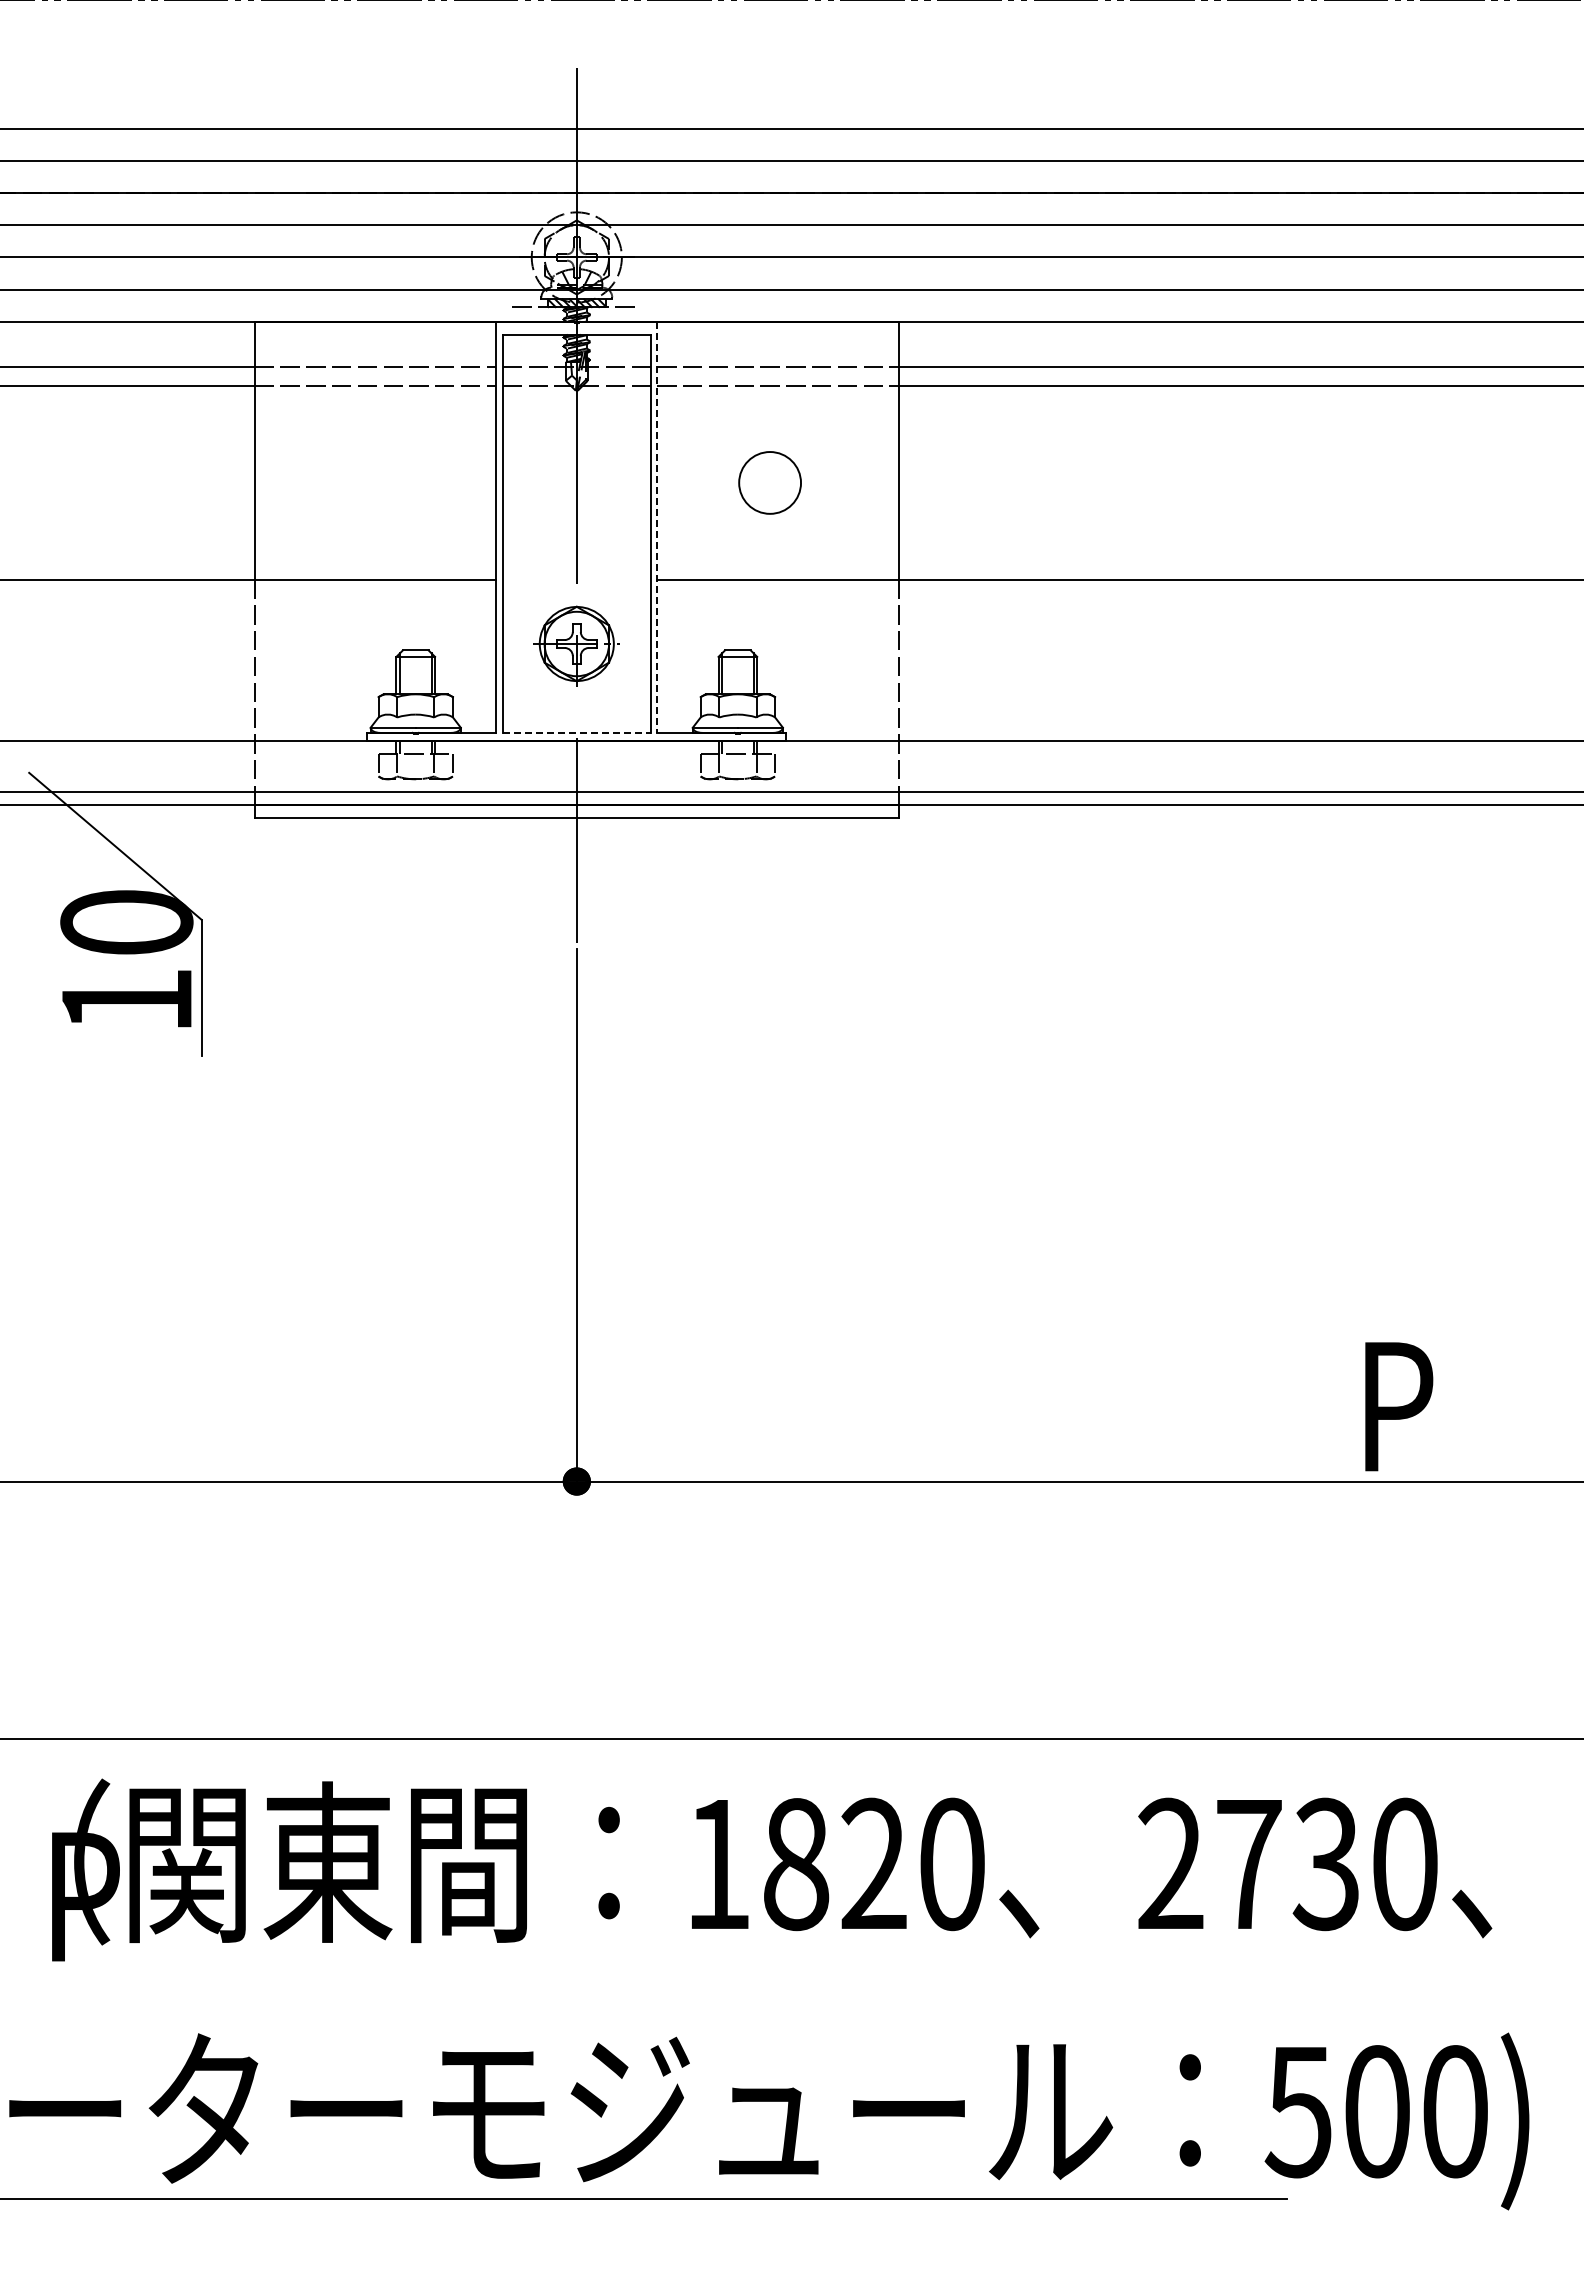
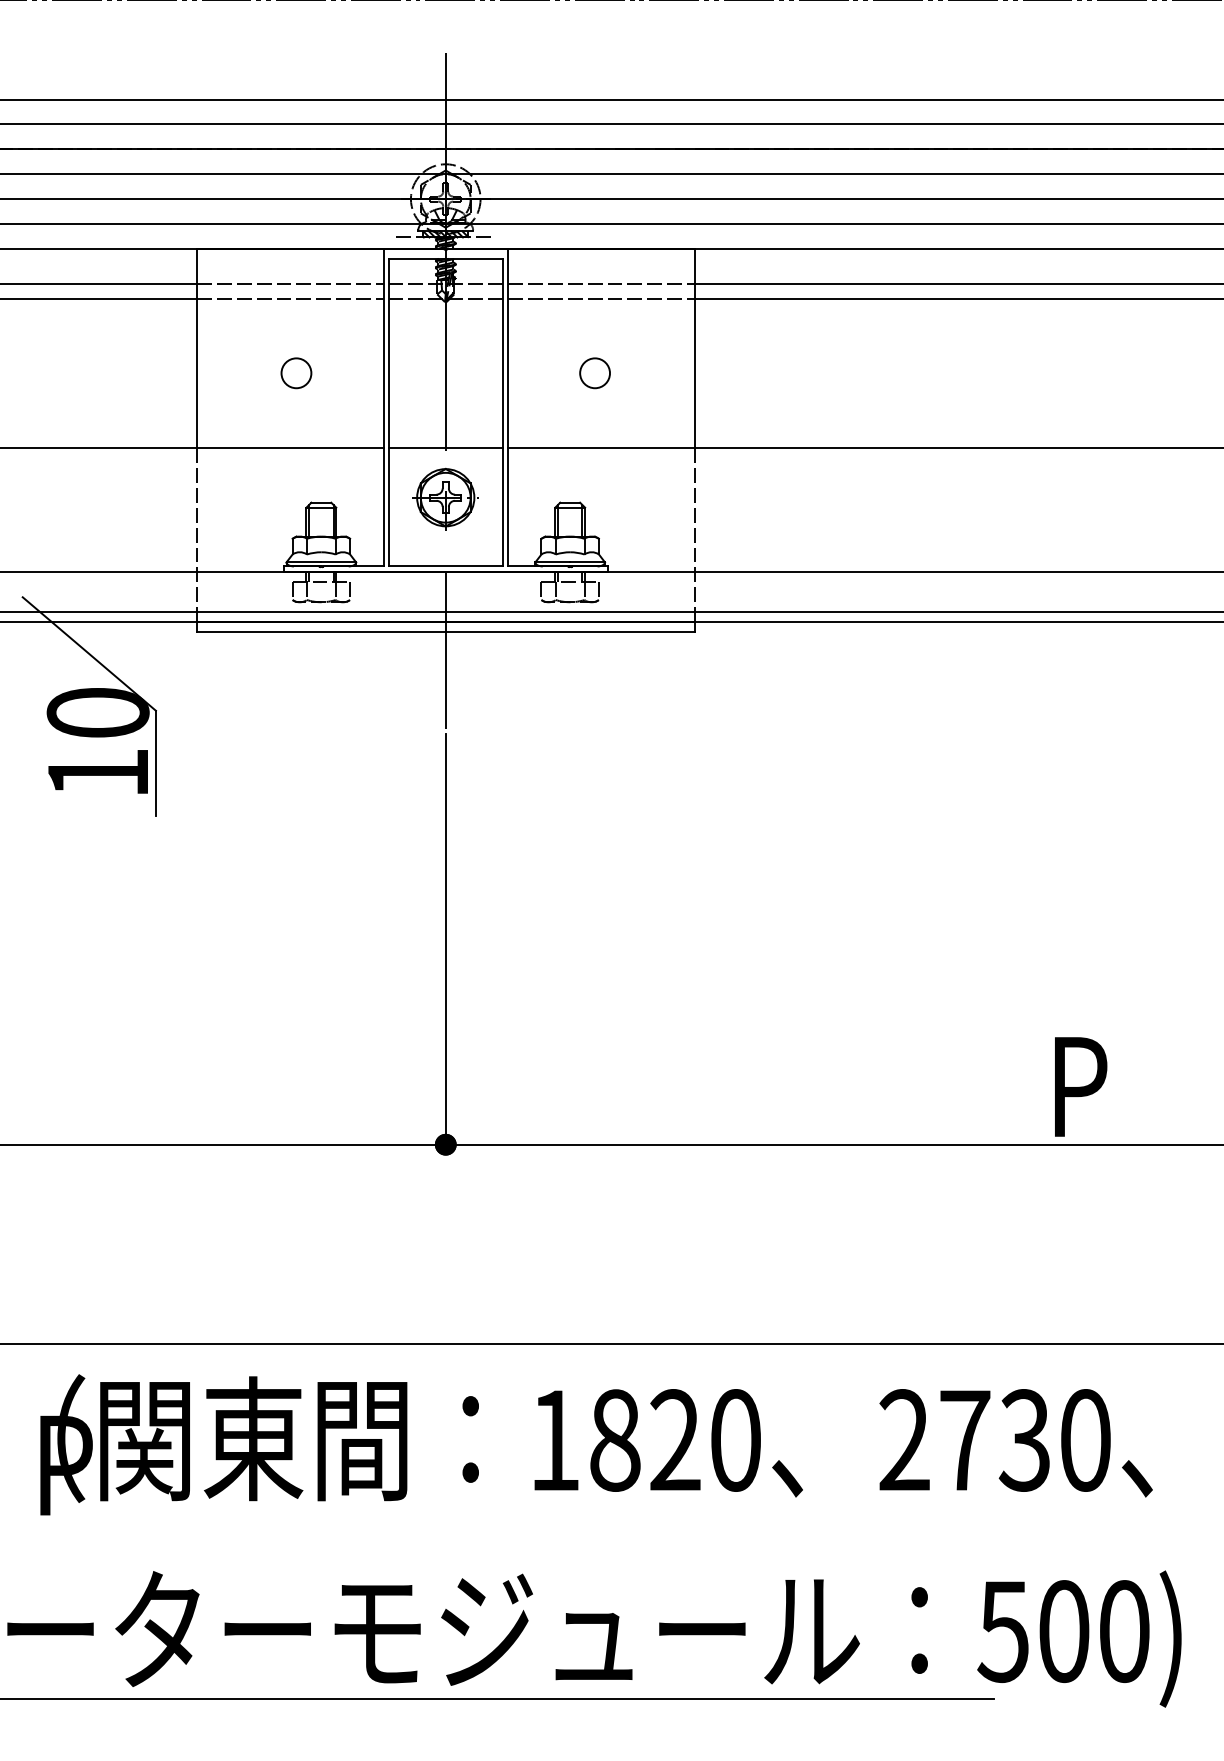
circle: (383, 482) -> (296, 372), added
circle: (769, 482) -> (594, 372), size x0.62
line: (657, 527) -> (508, 407), dashed -> solid
line: (576, 579) -> (445, 447), added
line: (577, 732) -> (446, 566), dashed -> solid

